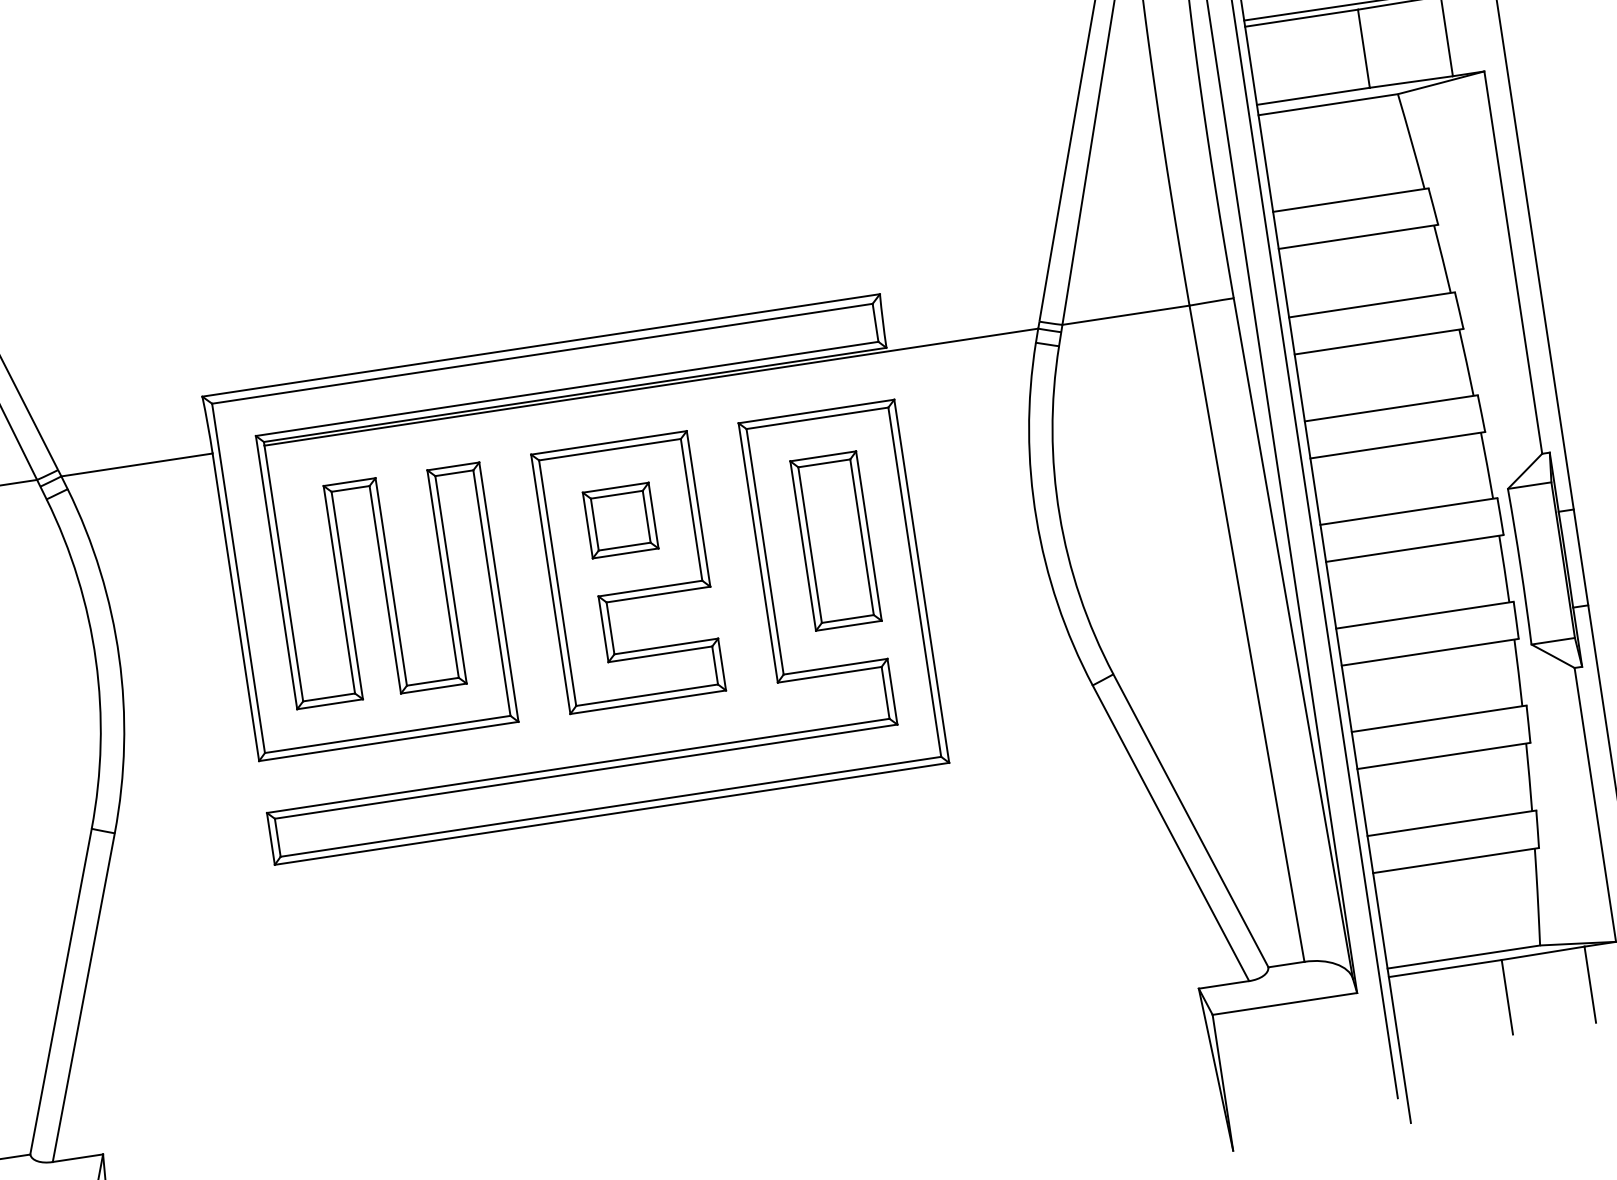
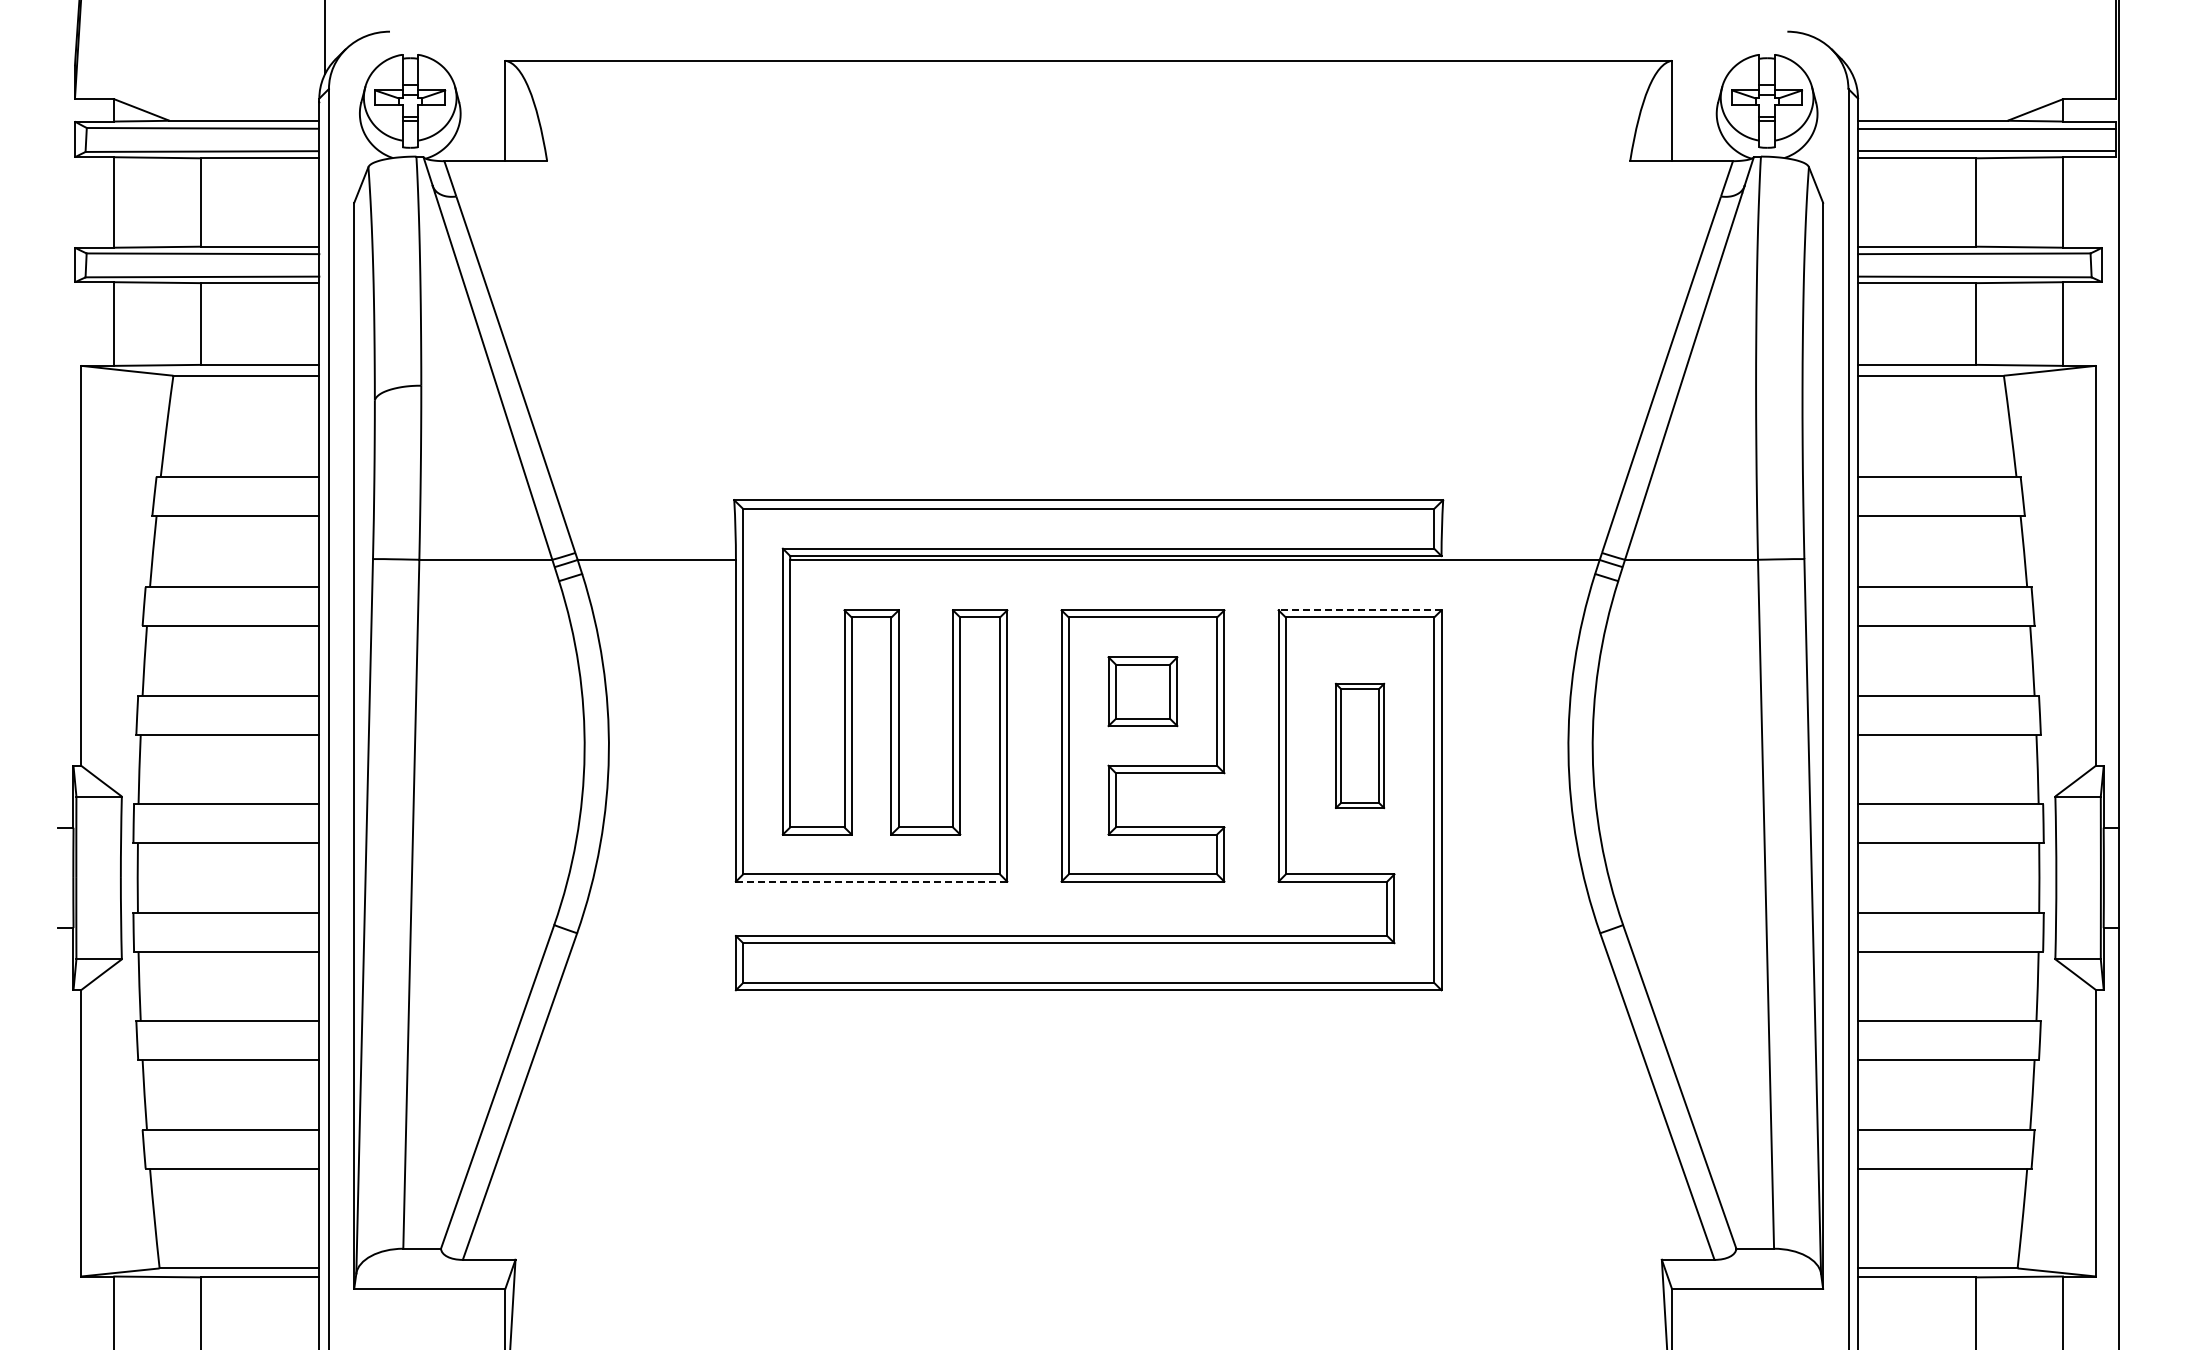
line: (815, 411) -> (1359, 610), solid -> dashed
part: (835, 540) -> (1359, 745), size x0.7
line: (388, 741) -> (871, 881), solid -> dashed

